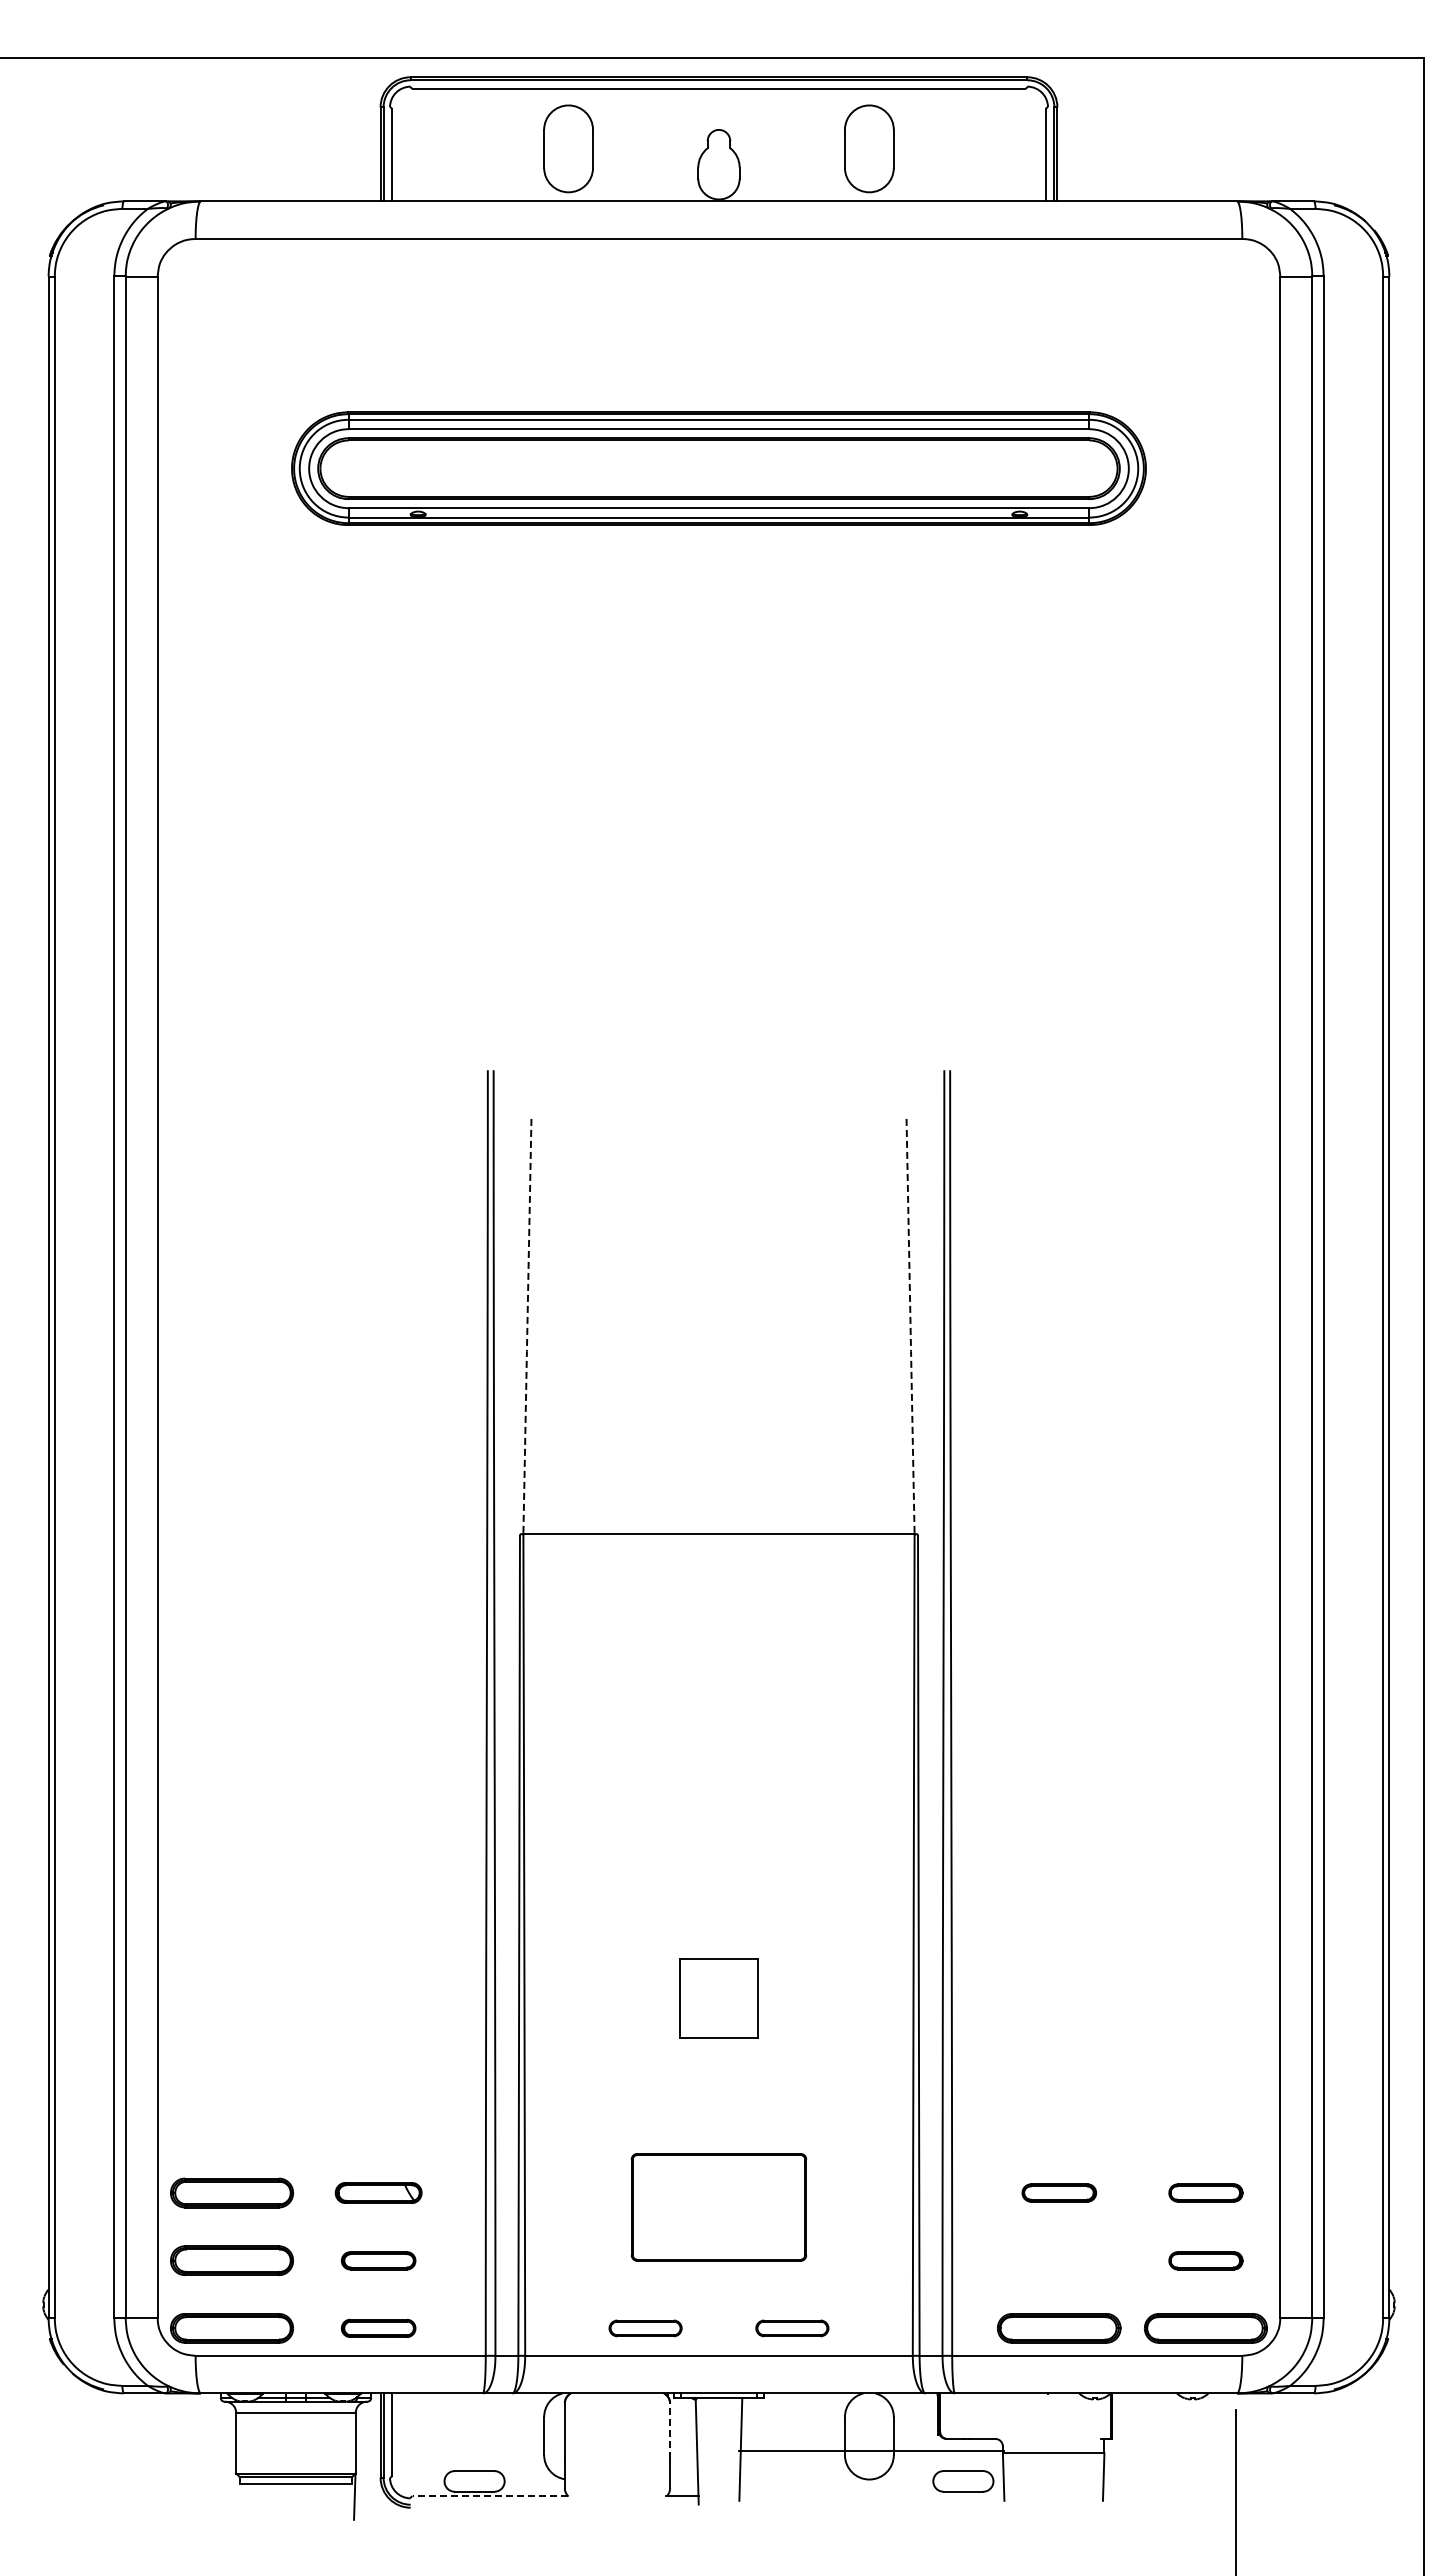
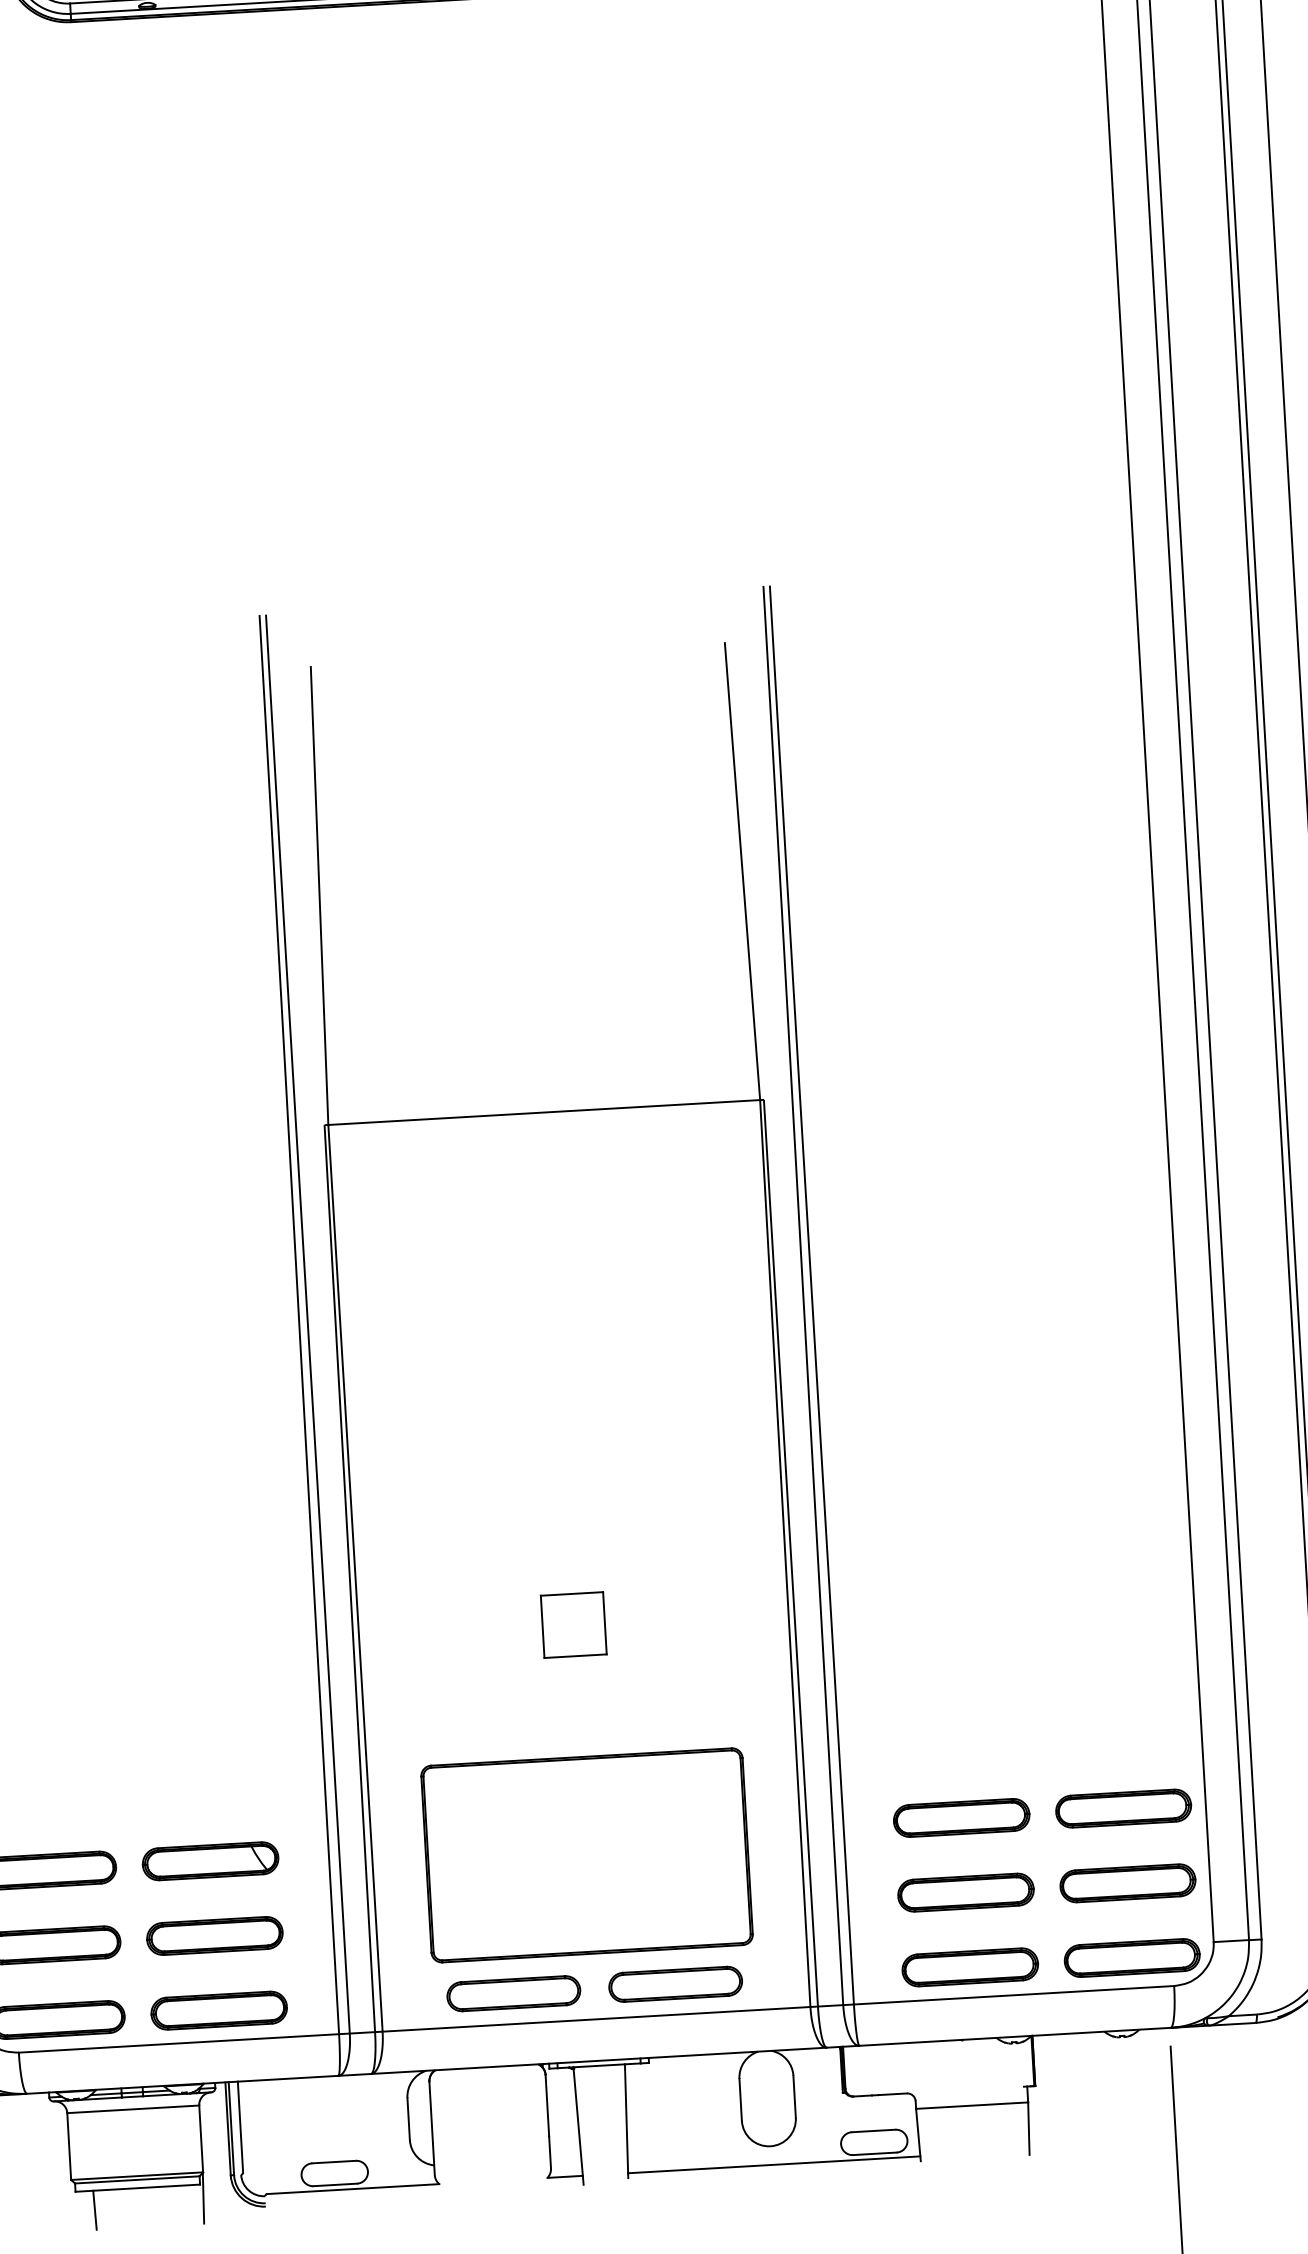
line: (527, 1327) -> (319, 896), dashed -> solid
line: (910, 1327) -> (742, 872), dashed -> solid
part: (718, 1998) -> (573, 1624), size x0.71
part: (378, 2192) -> (210, 1860), size x1.43
part: (1059, 2192) -> (961, 1817), size x1.67
part: (1205, 2192) -> (1123, 1808), size x1.67
part: (718, 2207) -> (586, 1855), size x1.67
part: (378, 2260) -> (214, 1935), size x1.67
part: (1059, 2260) -> (966, 1892), added
part: (1205, 2260) -> (1127, 1883), size x1.67
part: (378, 2328) -> (218, 2010), size x1.67
part: (645, 2328) -> (513, 1993), size x1.67
part: (792, 2328) -> (675, 1984), size x1.67
line: (670, 2431) -> (547, 2105), dashed -> solid
line: (871, 2451) -> (773, 2164), moved
line: (490, 2496) -> (353, 2189), dashed -> solid
line: (255, 2501) -> (94, 2209), added

